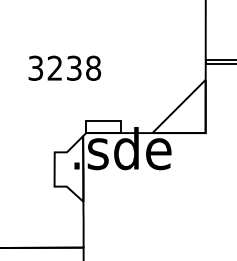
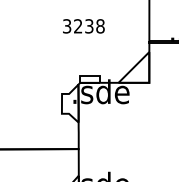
text: (64, 68) -> (83, 26), moved

